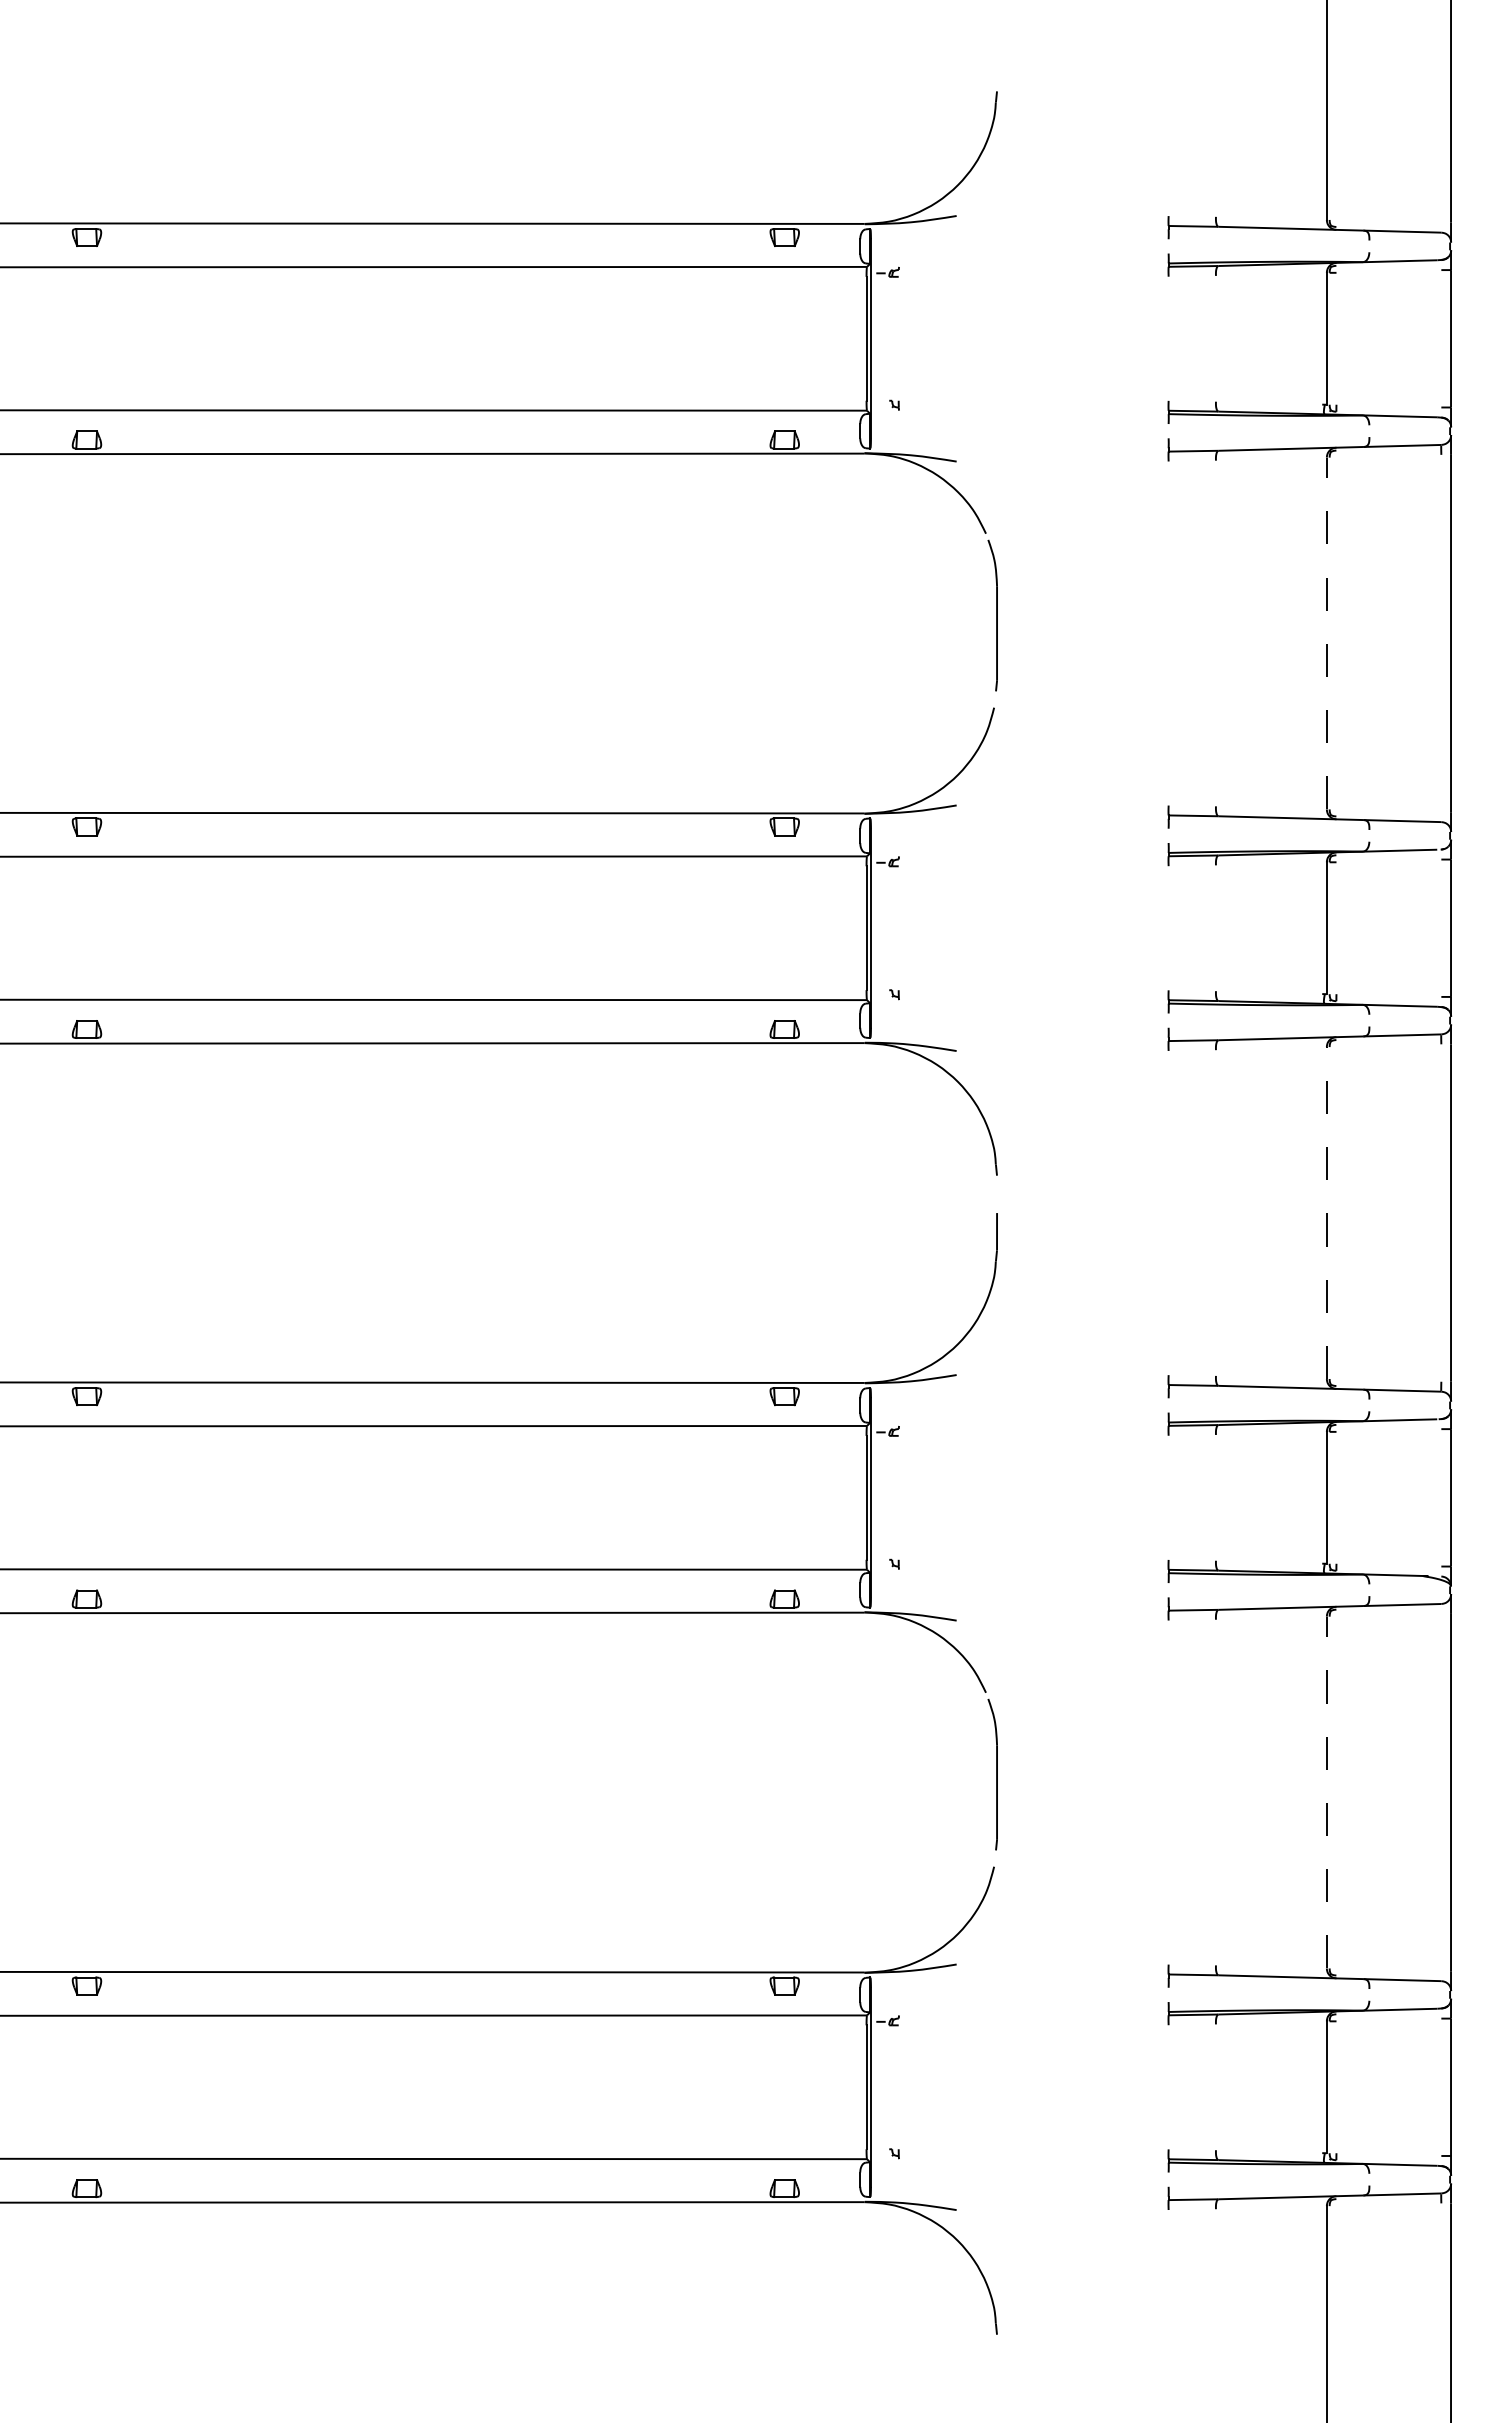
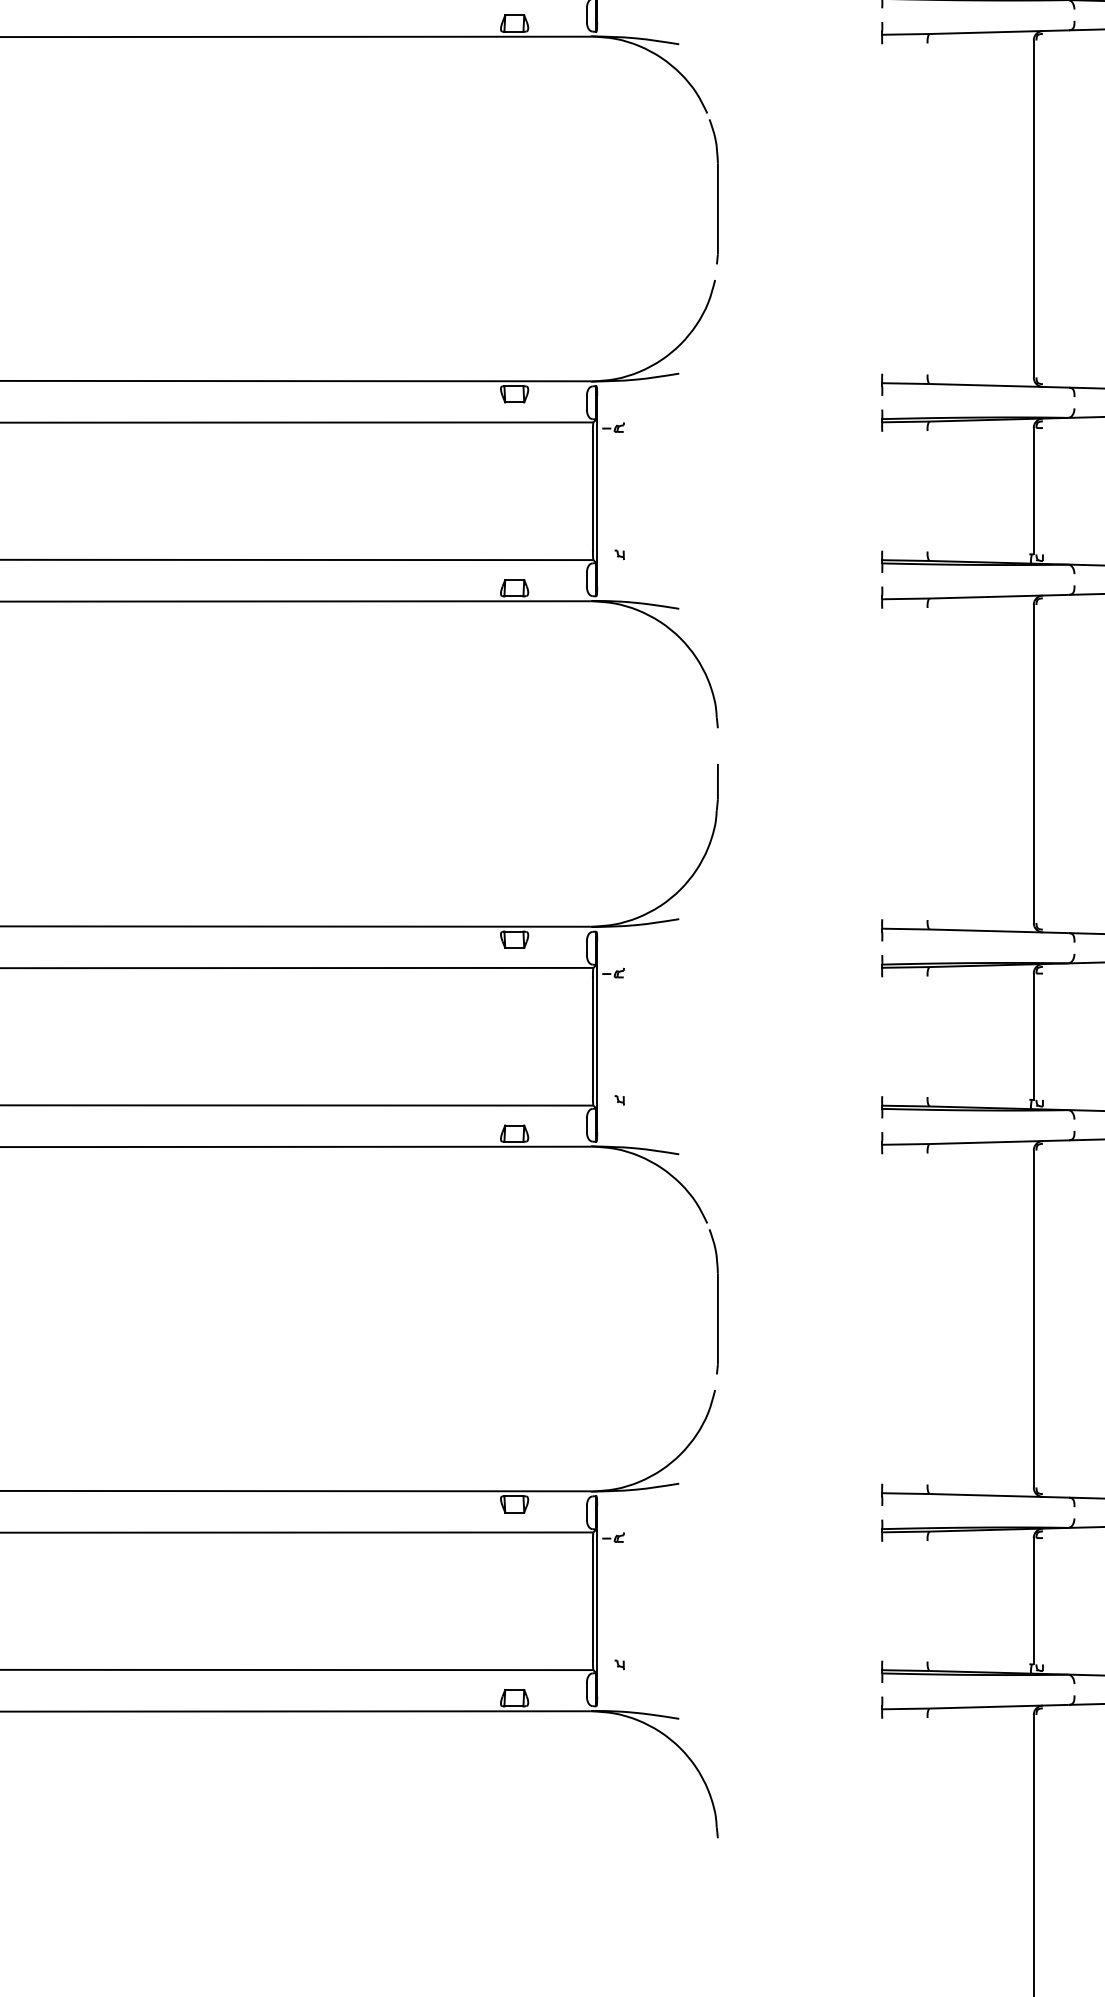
line: (1326, 633) -> (1033, 208), dashed -> solid
line: (1326, 1213) -> (1033, 764), dashed -> solid
line: (1326, 1792) -> (1033, 1318), dashed -> solid

